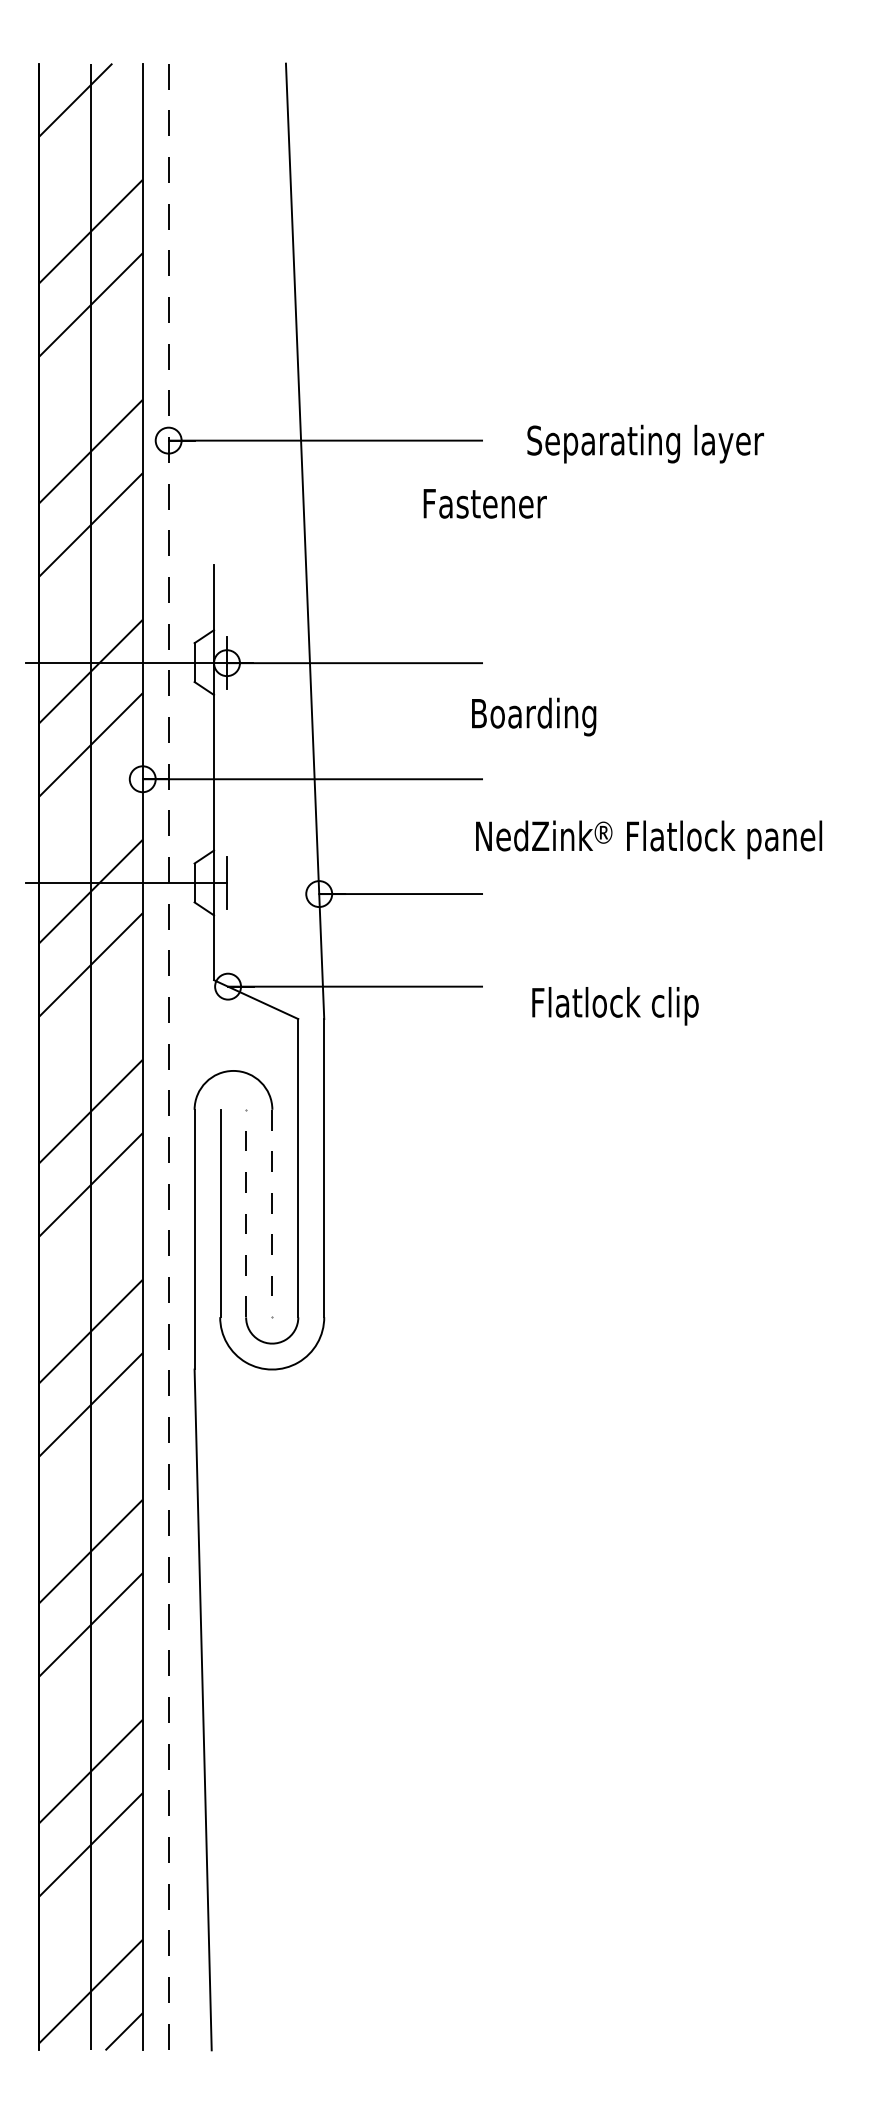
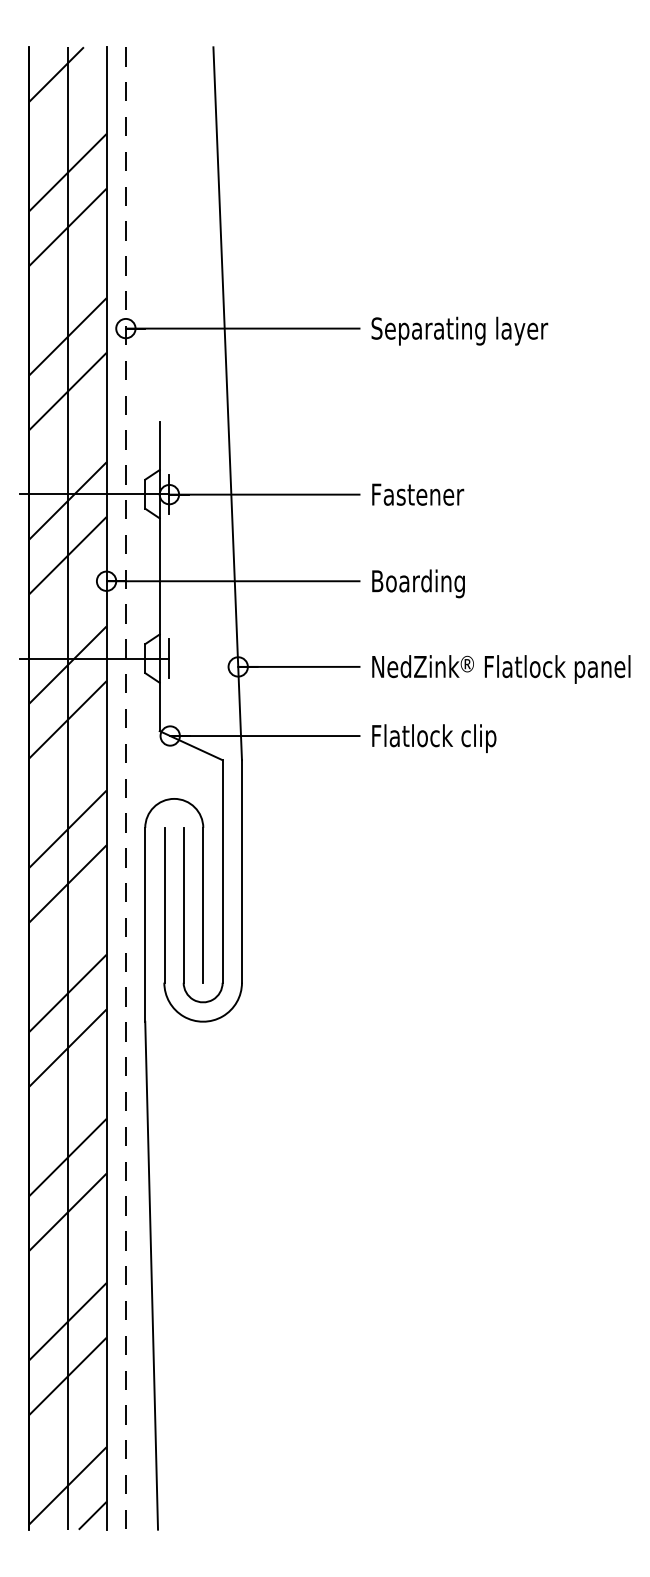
text: (645, 443) -> (459, 330), moved
text: (485, 503) -> (418, 494), moved
text: (534, 716) -> (418, 583), moved
text: (649, 839) -> (501, 669), moved
text: (615, 1006) -> (434, 738), moved
line: (245, 1212) -> (183, 904), dashed -> solid
line: (272, 1213) -> (203, 905), dashed -> solid

